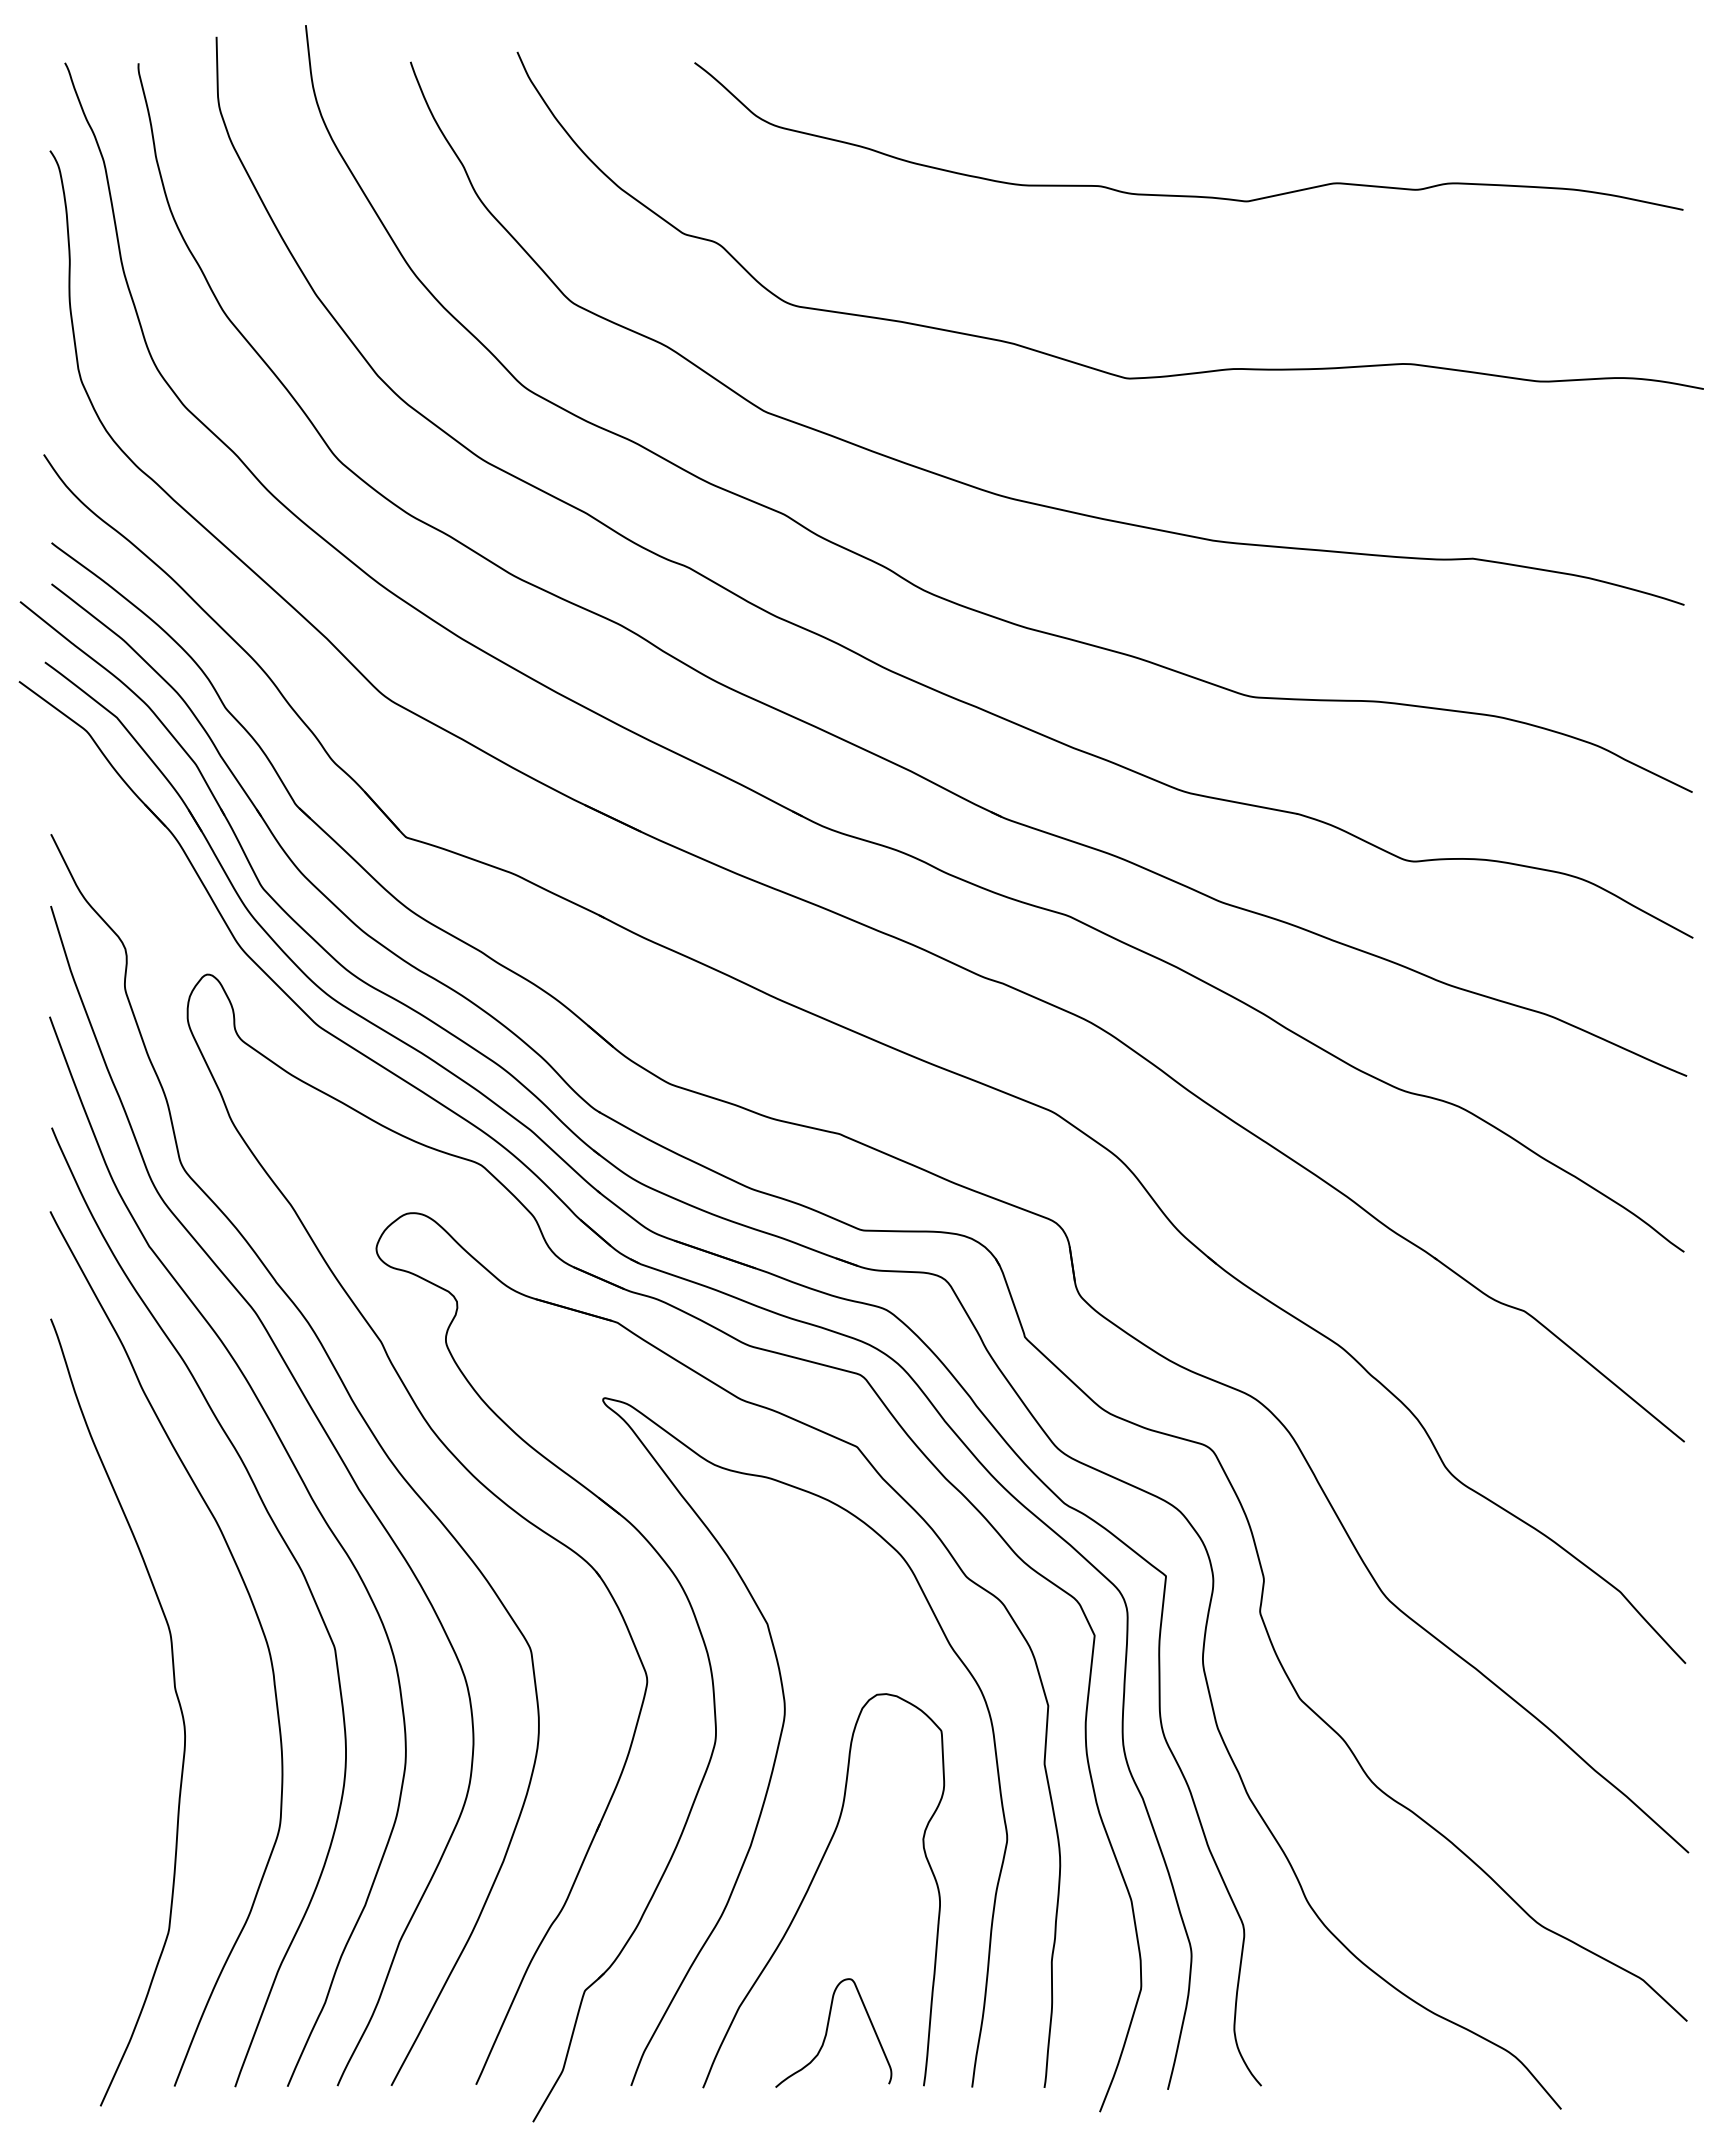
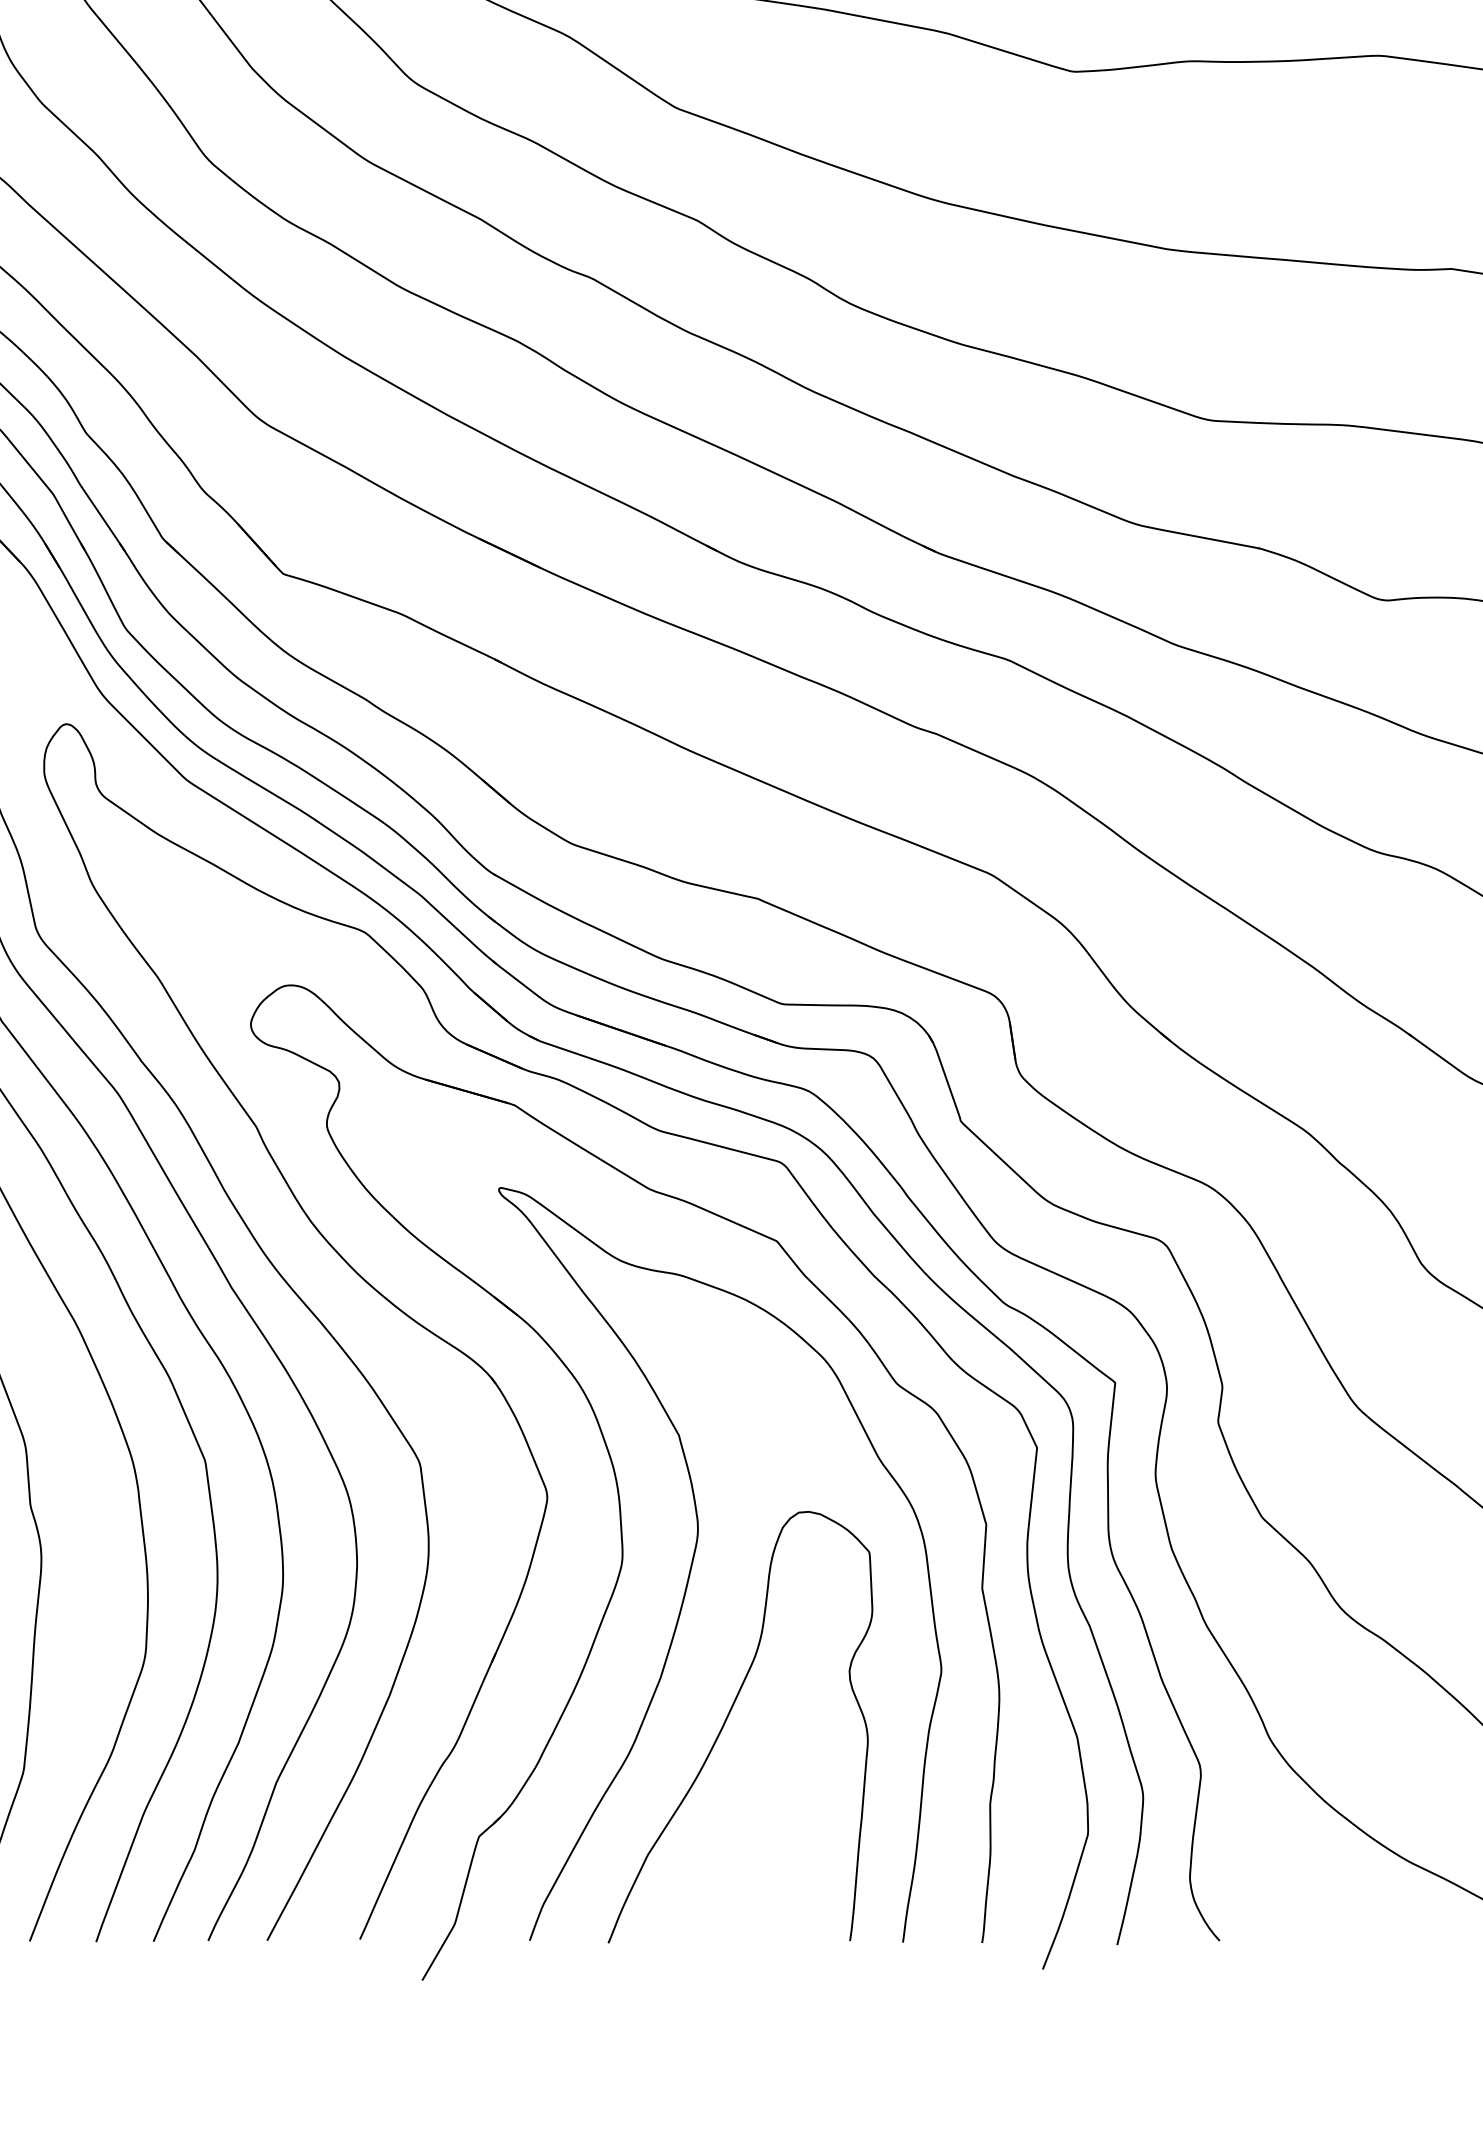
curve: (827, 2032) -> (744, 1882), removed

